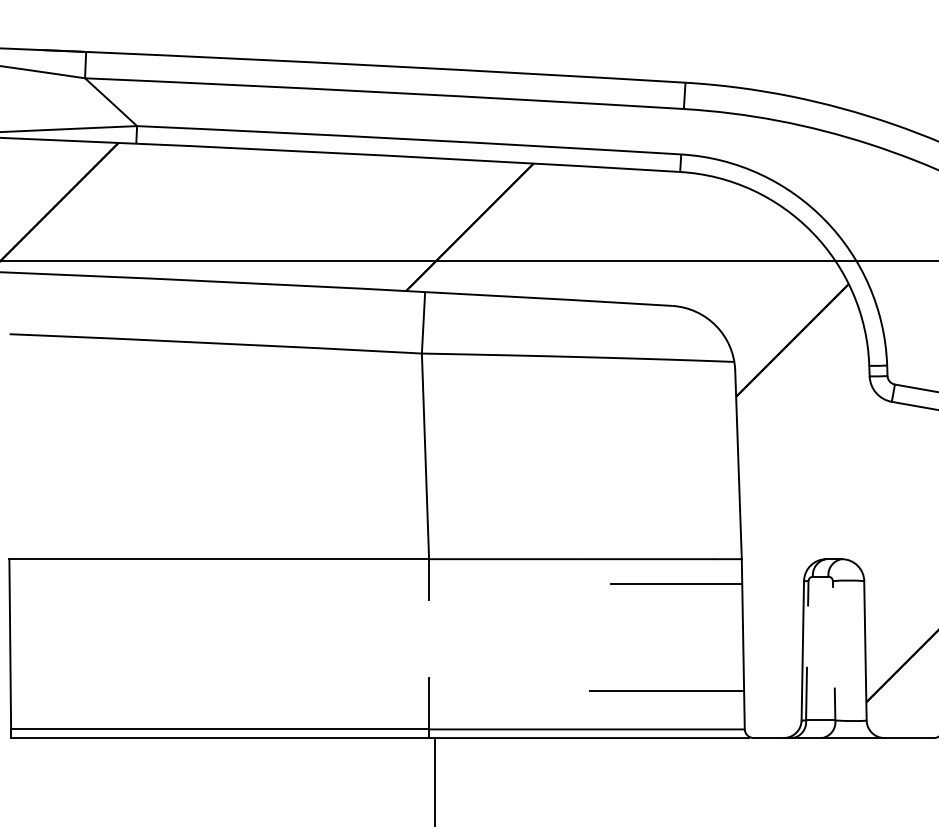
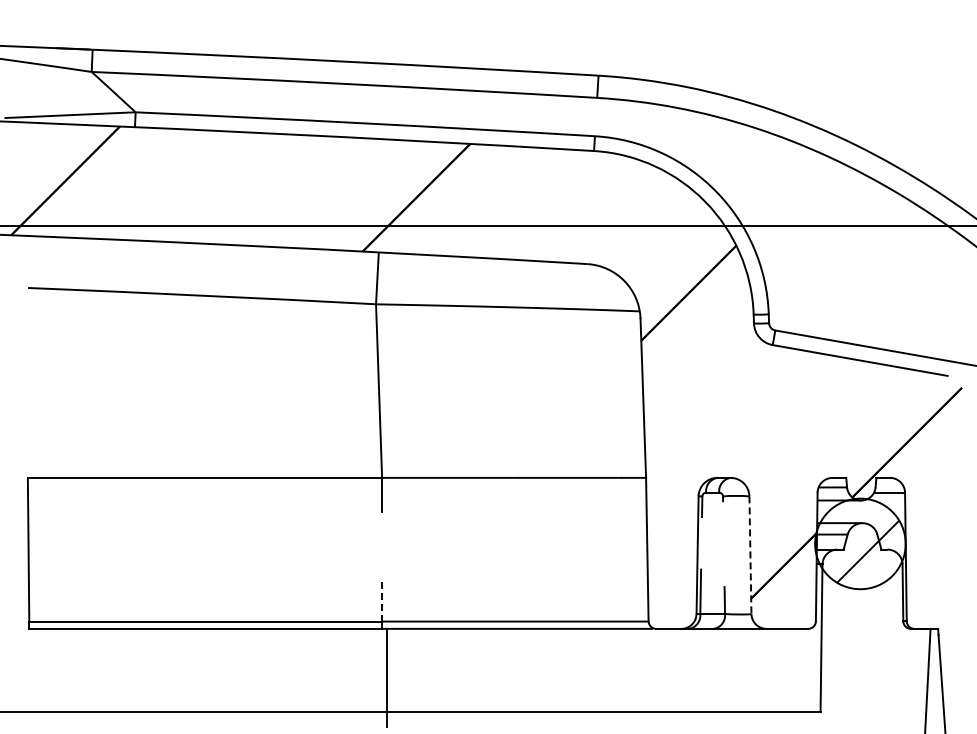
line: (677, 583) -> (591, 498), removed
line: (865, 651) -> (750, 555), solid -> dashed
line: (667, 691) -> (583, 589), removed
line: (429, 703) -> (382, 599), solid -> dashed

